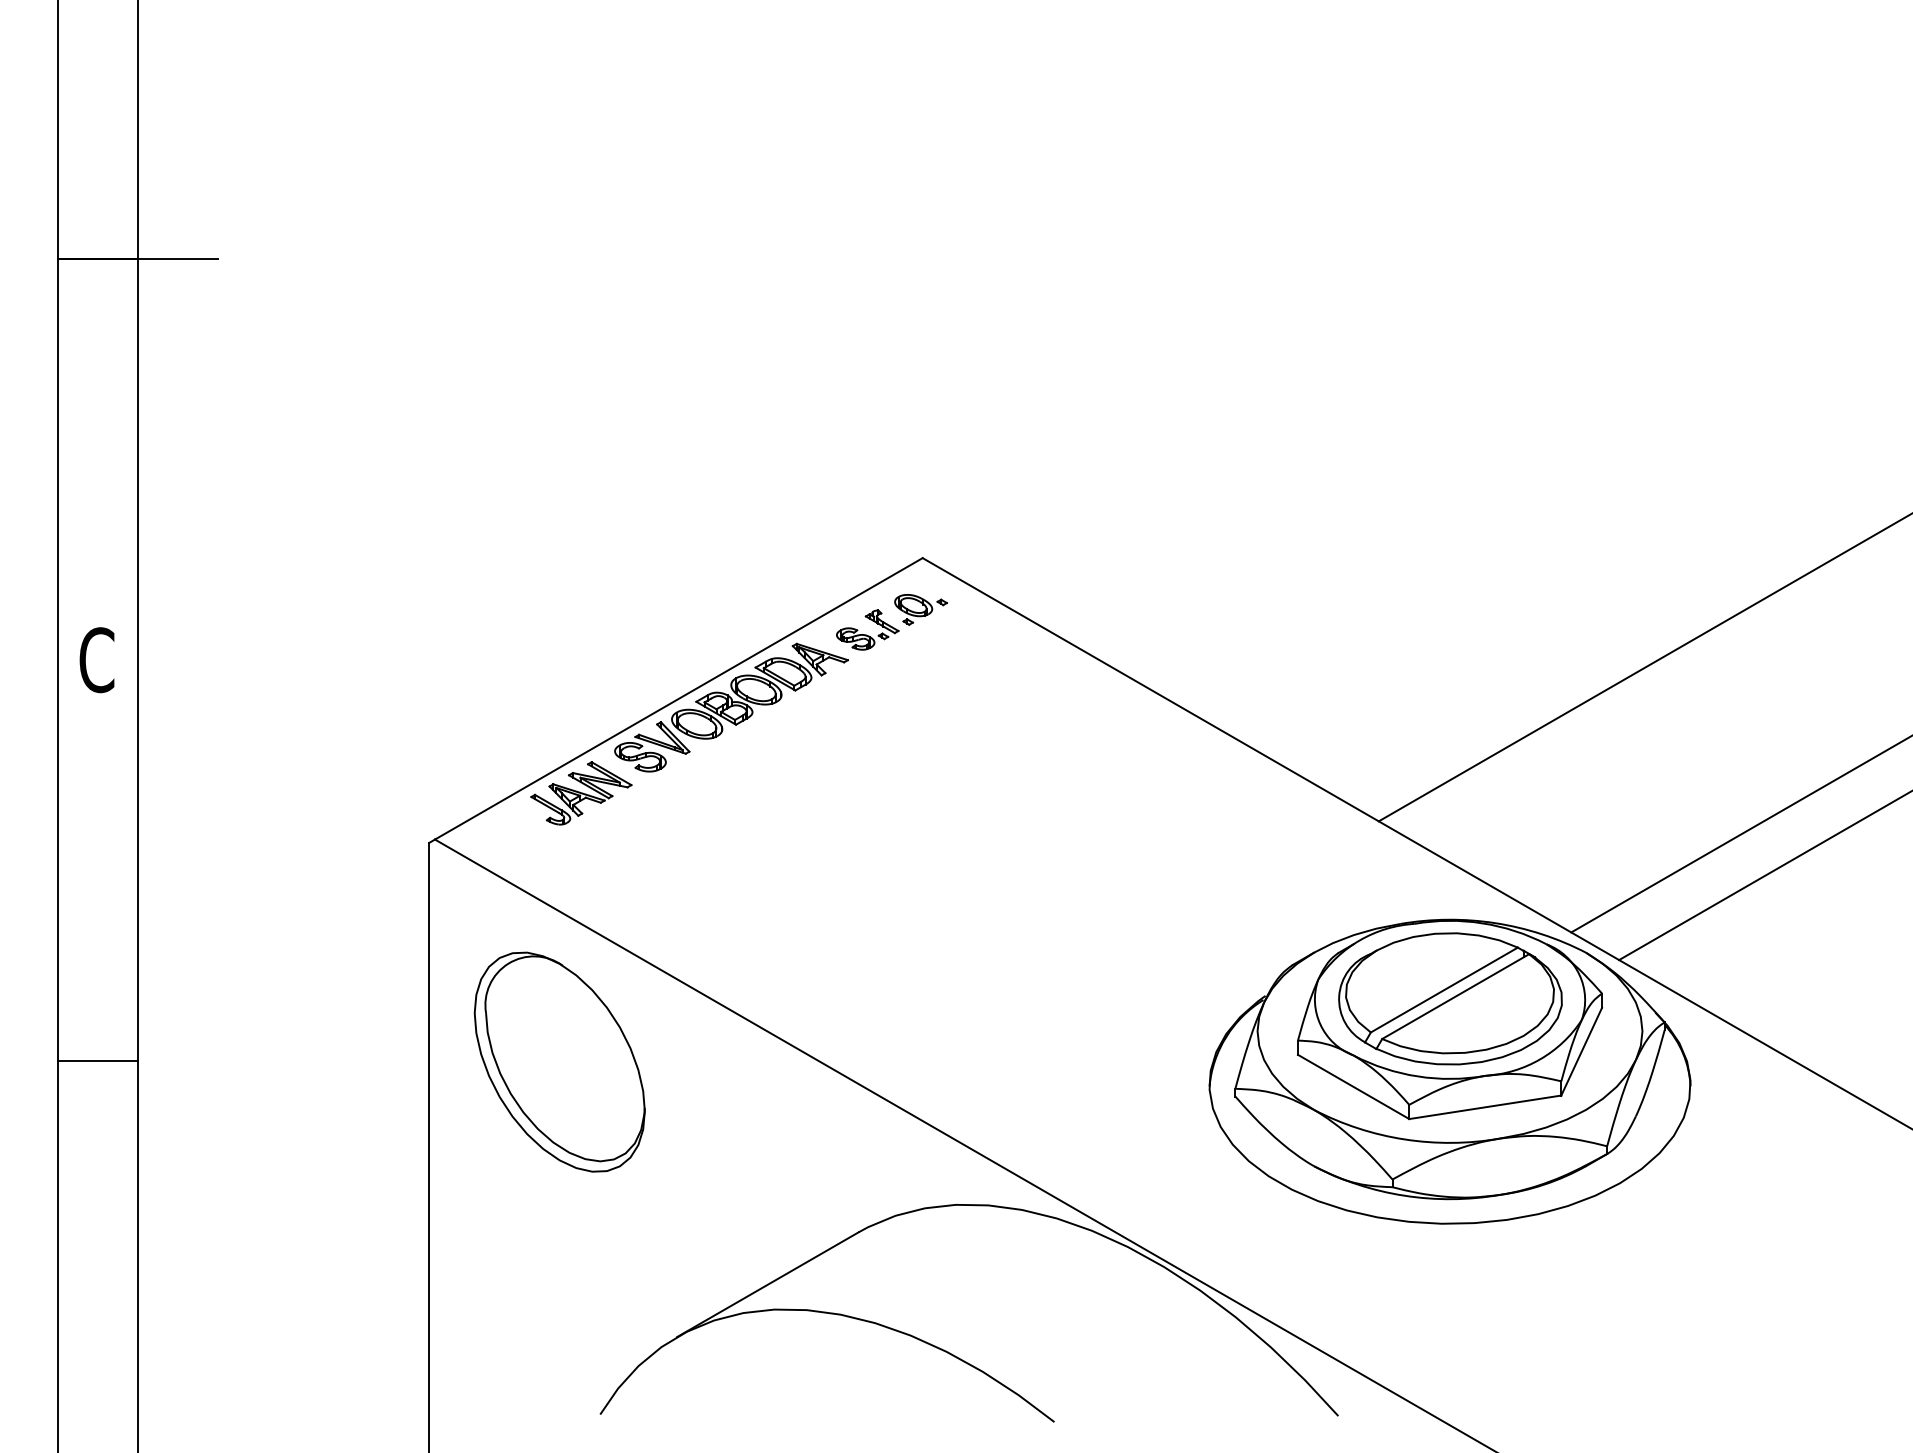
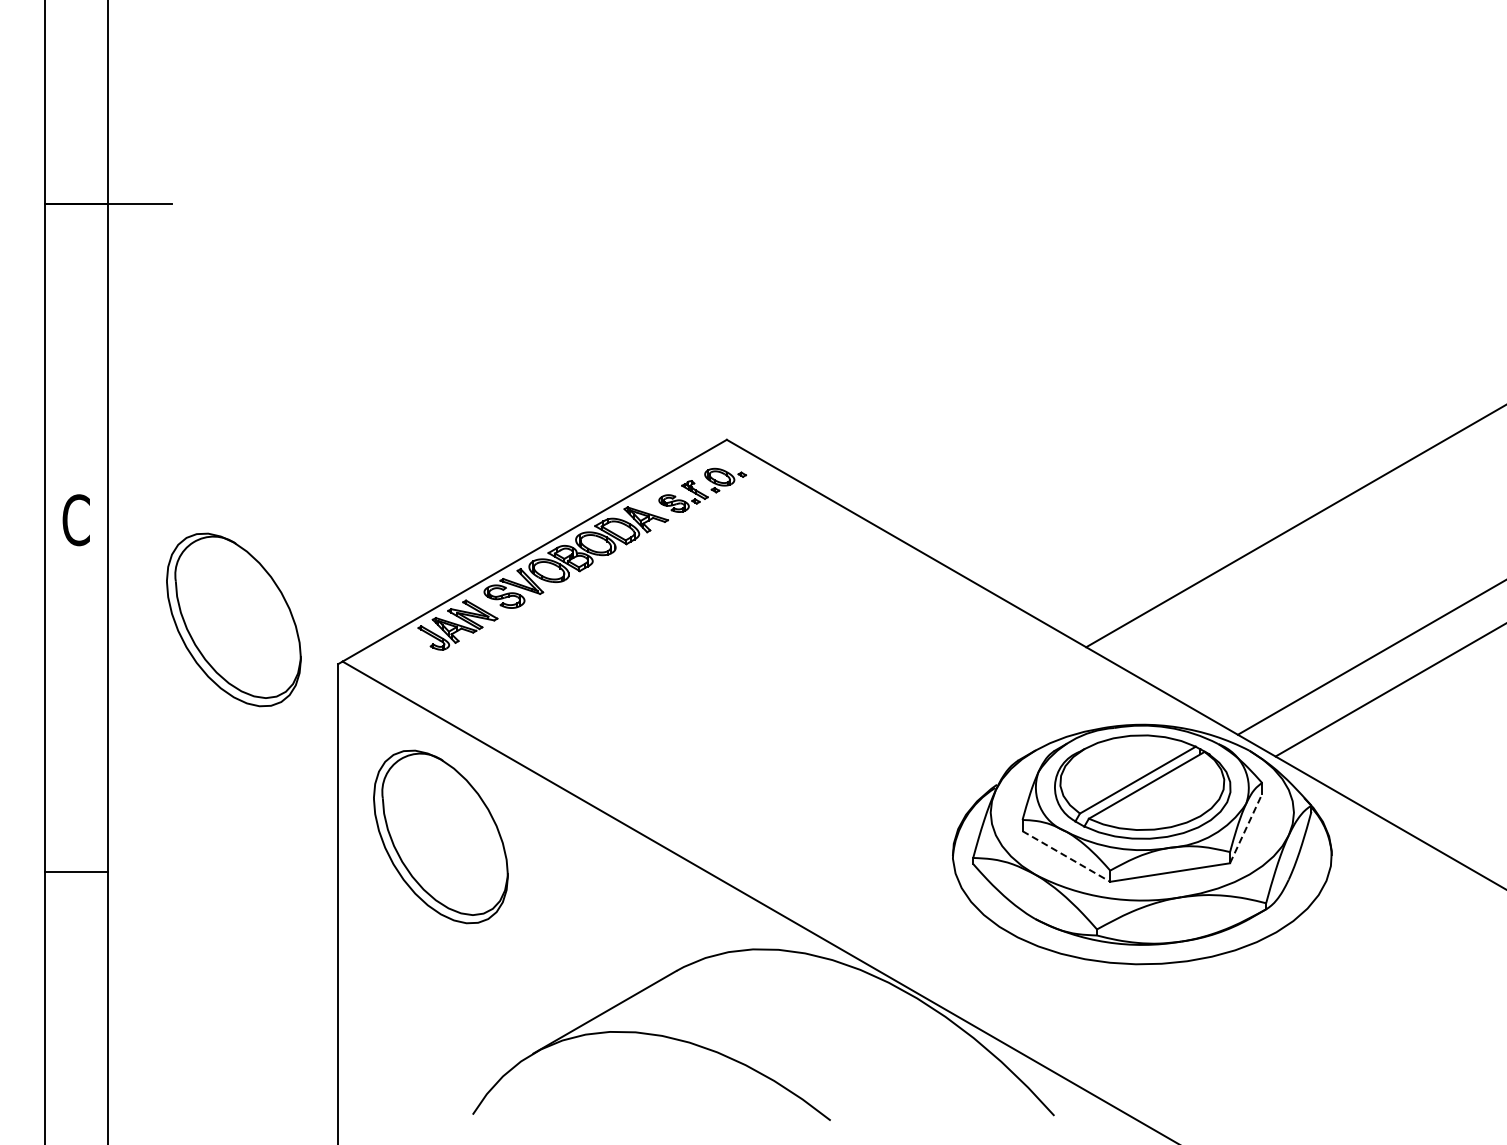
part: (296, 786) -> (233, 619), added
line: (1582, 1051) -> (1246, 828), solid -> dashed
line: (97, 1060) -> (76, 871), moved
line: (1353, 1086) -> (1066, 856), solid -> dashed

